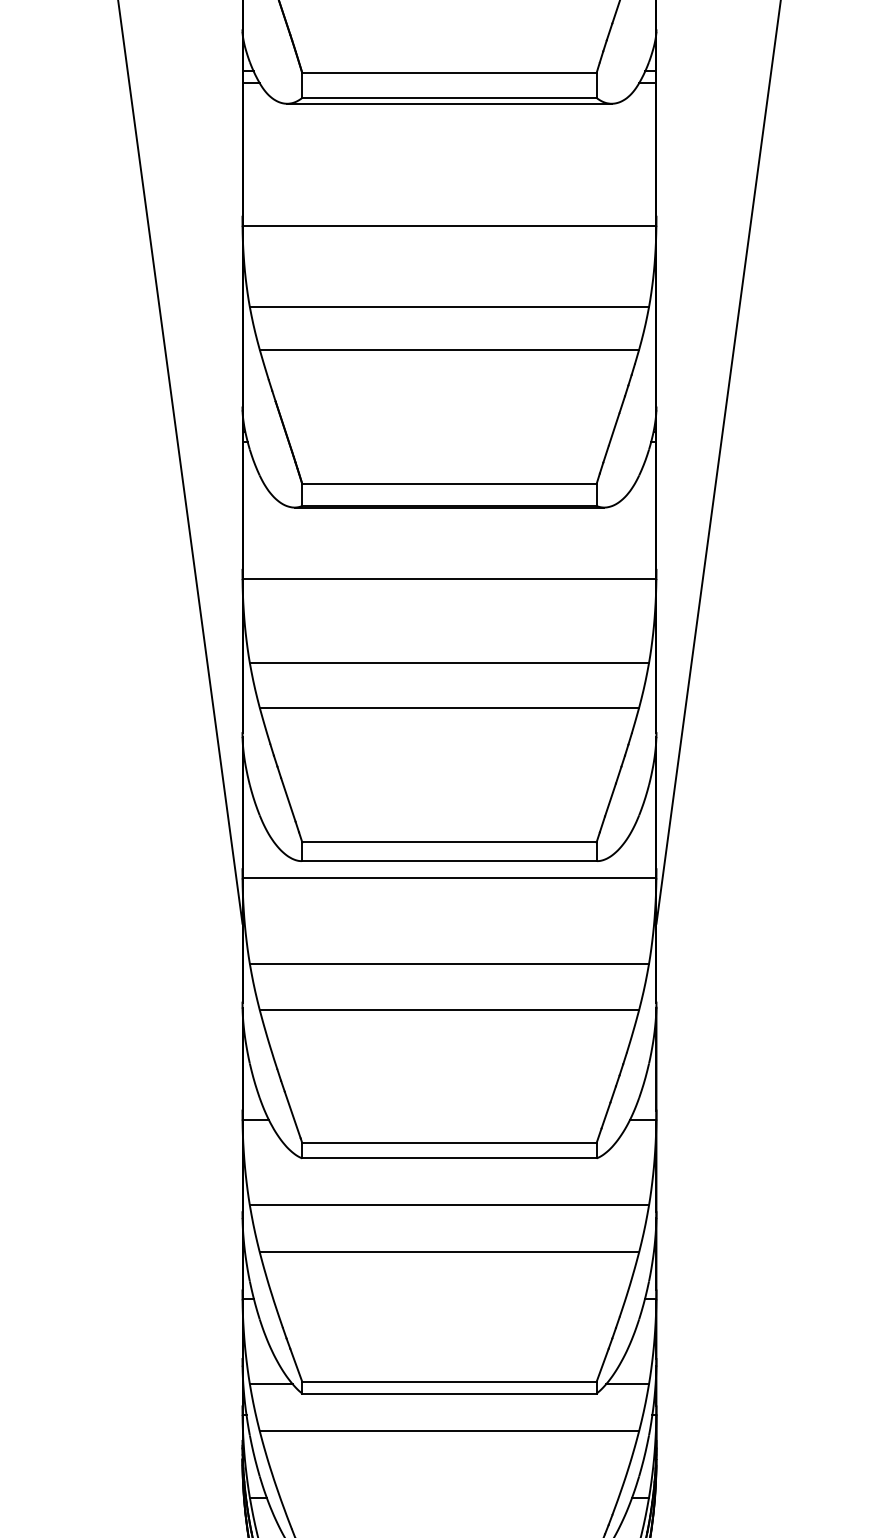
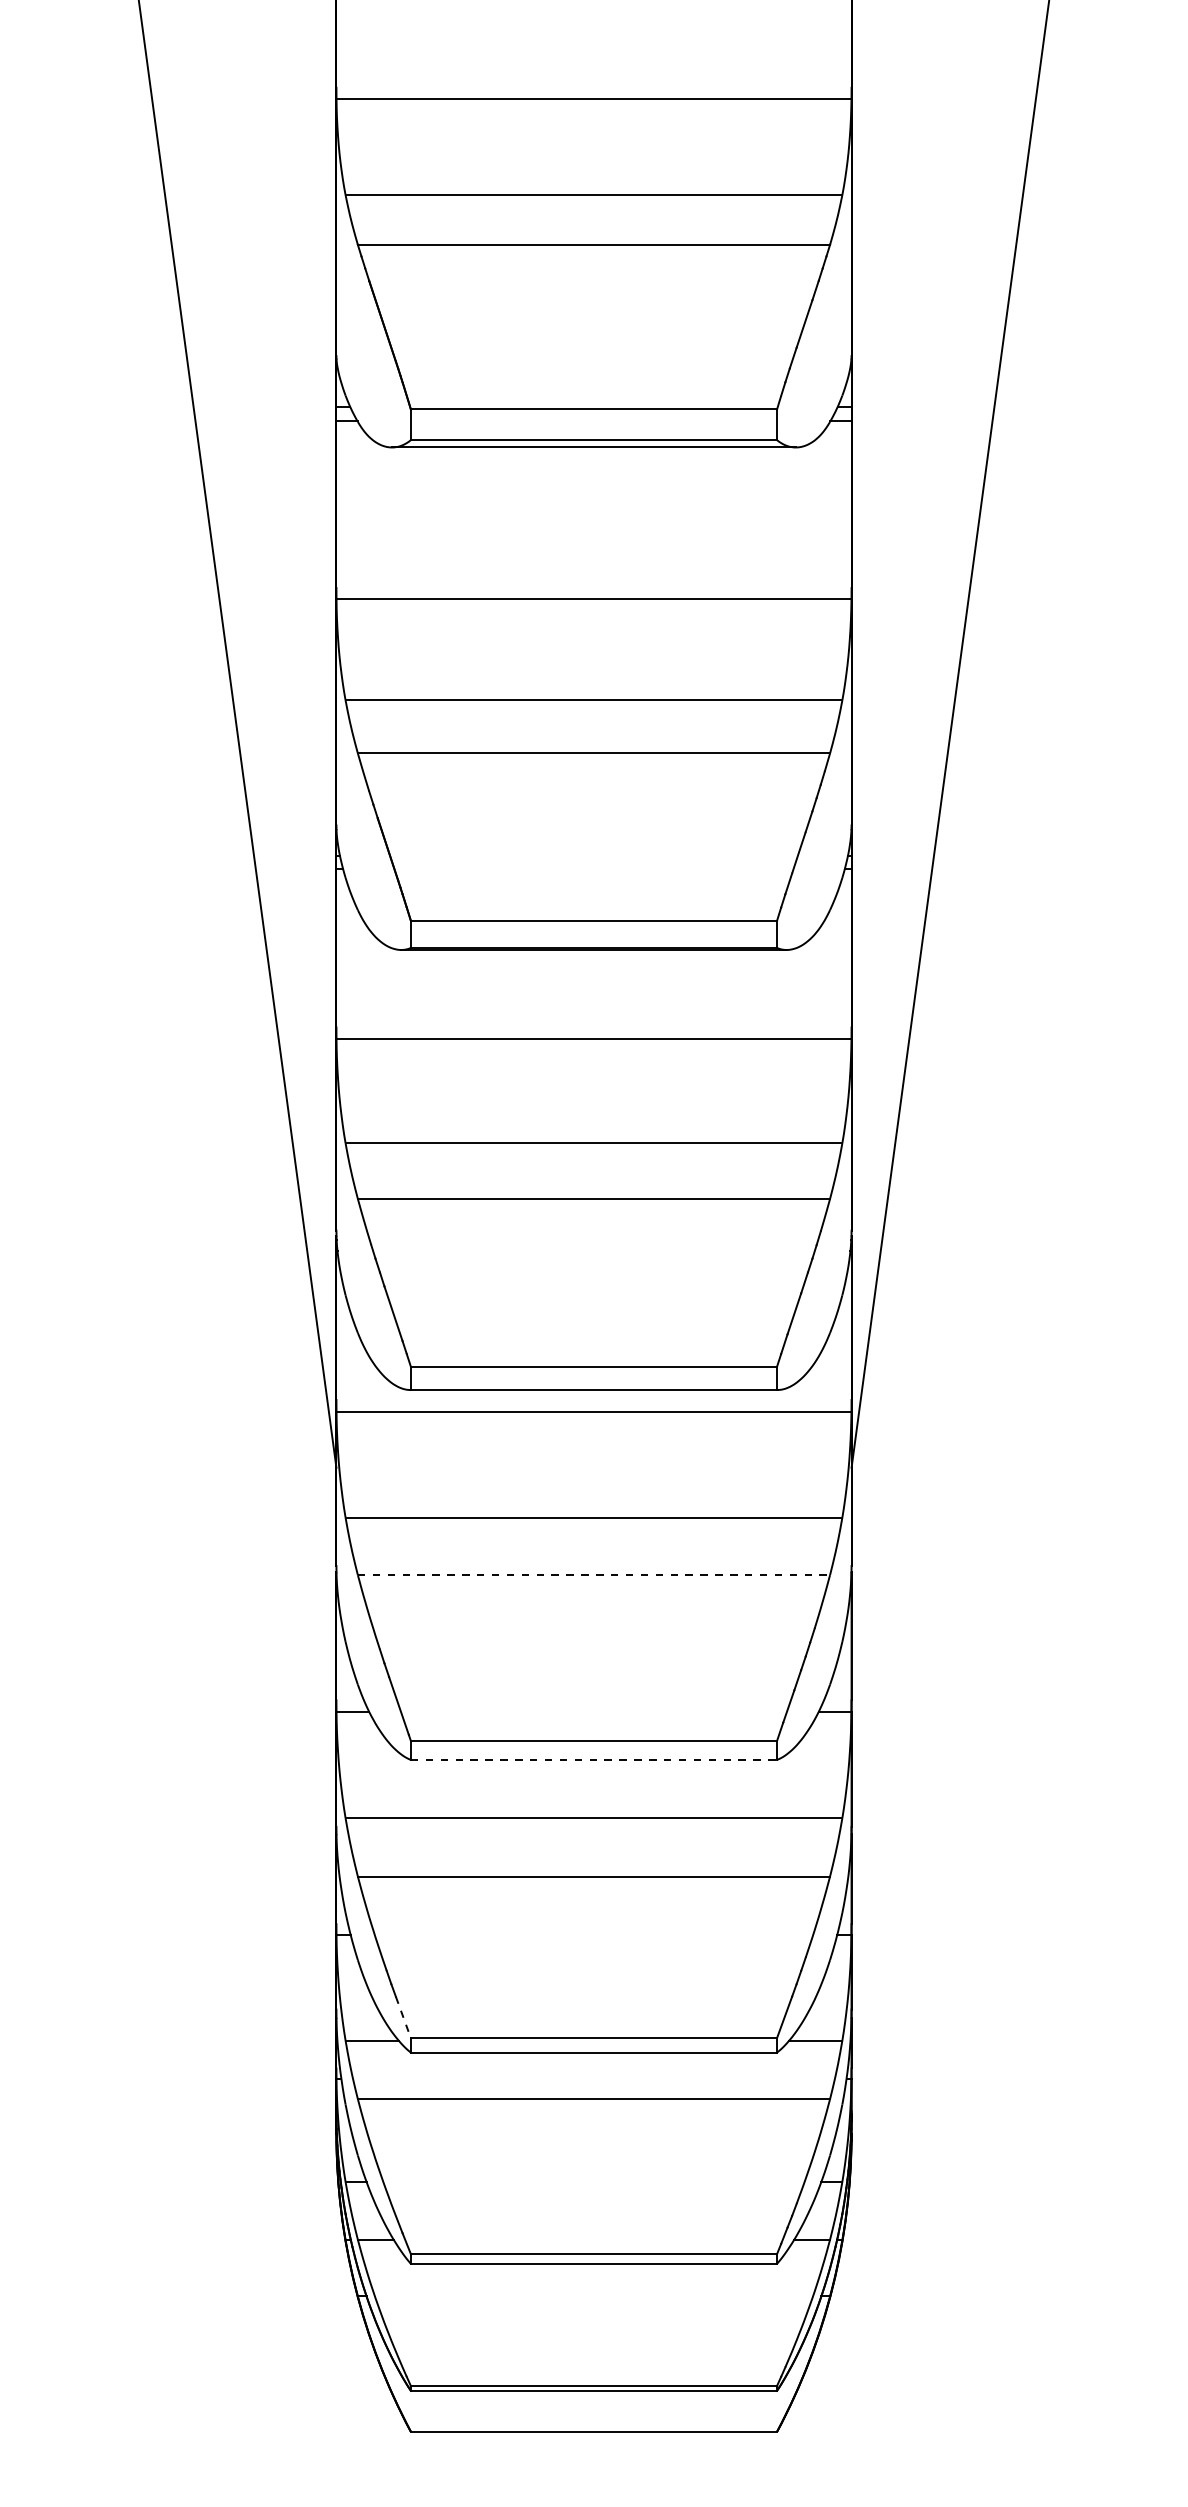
line: (449, 1010) -> (594, 1575), solid -> dashed
line: (449, 1158) -> (594, 1759), solid -> dashed
line: (296, 1365) -> (403, 2017), solid -> dashed

